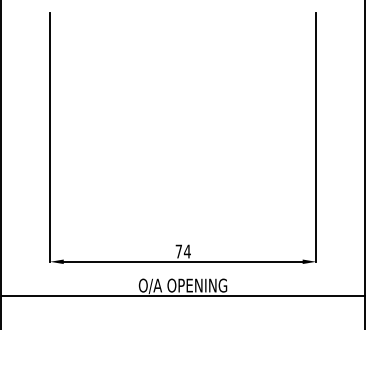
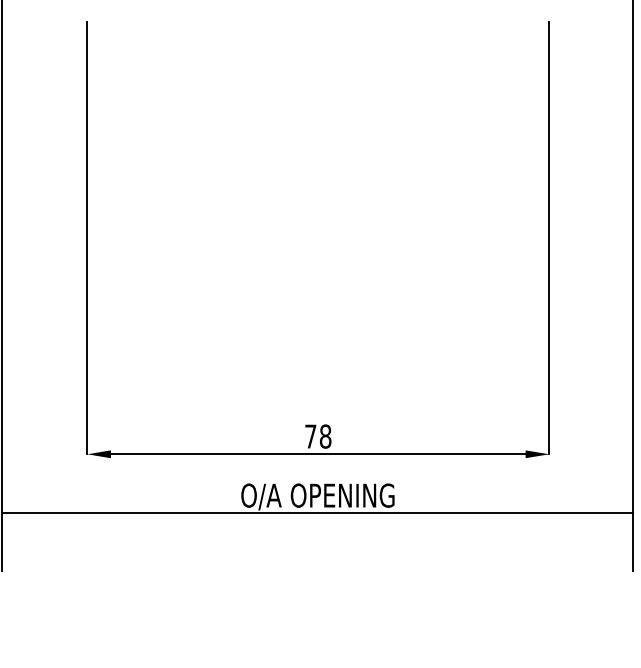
text: (186, 251) -> (323, 436), 74 -> 78

